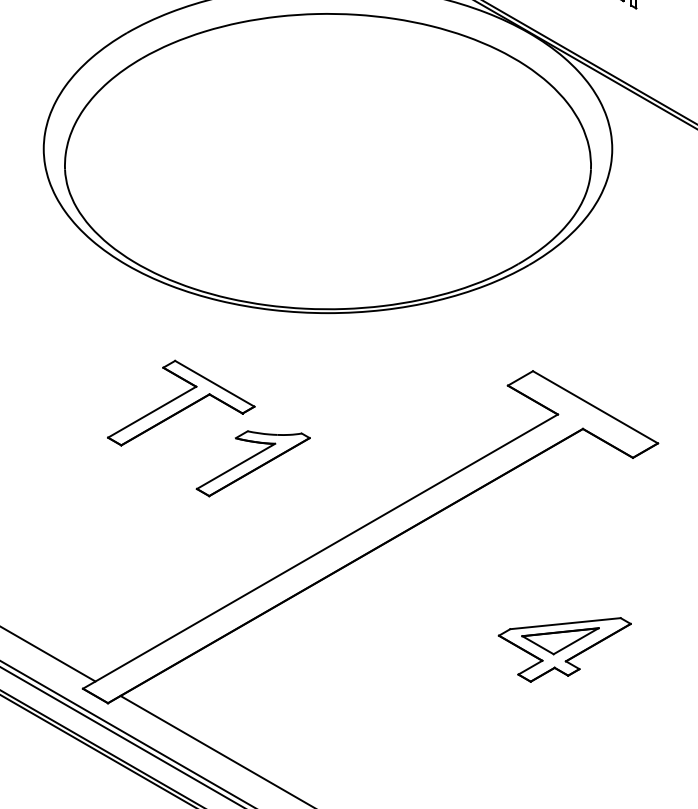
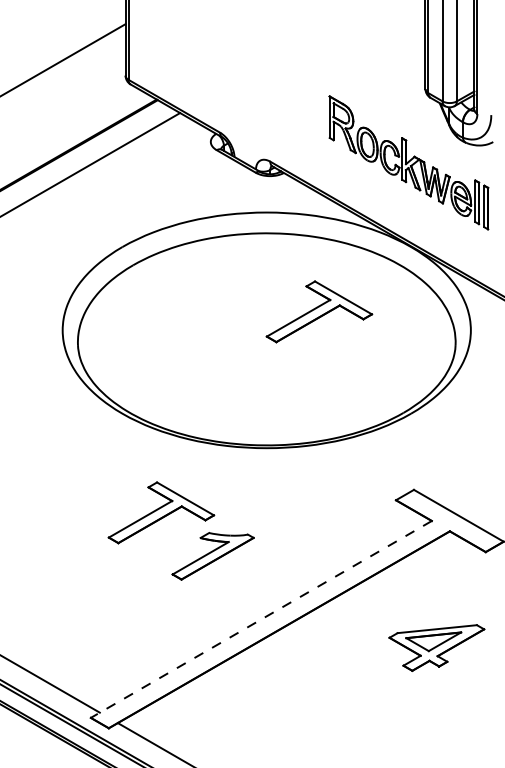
part: (401, 122) -> (319, 311), added
line: (320, 551) -> (261, 619), solid -> dashed
part: (564, 649) -> (436, 647), moved

